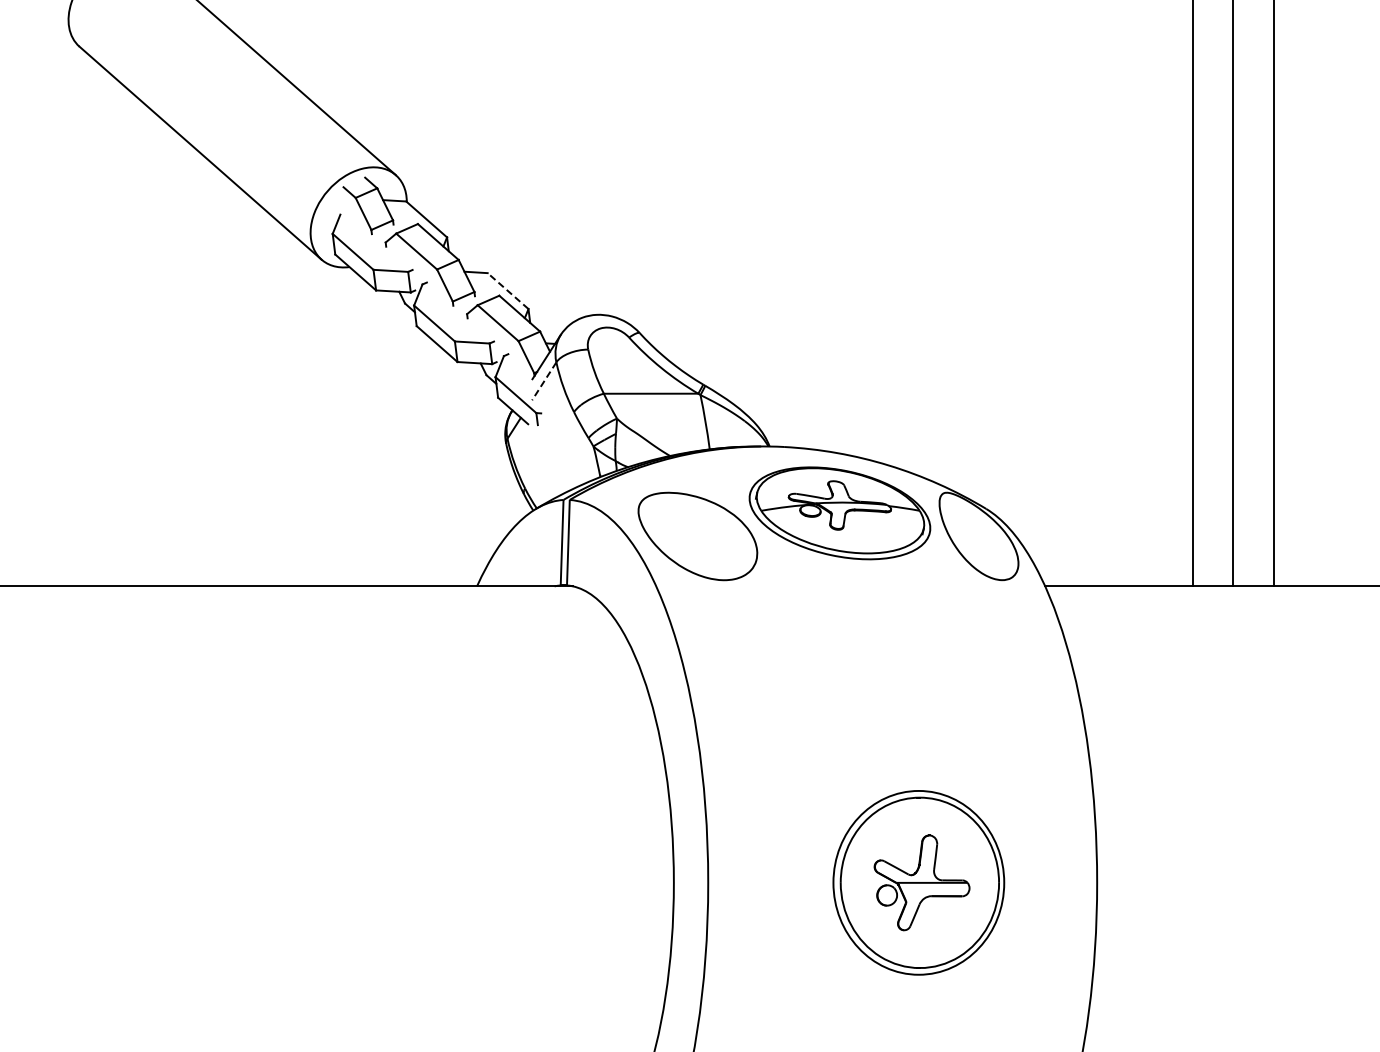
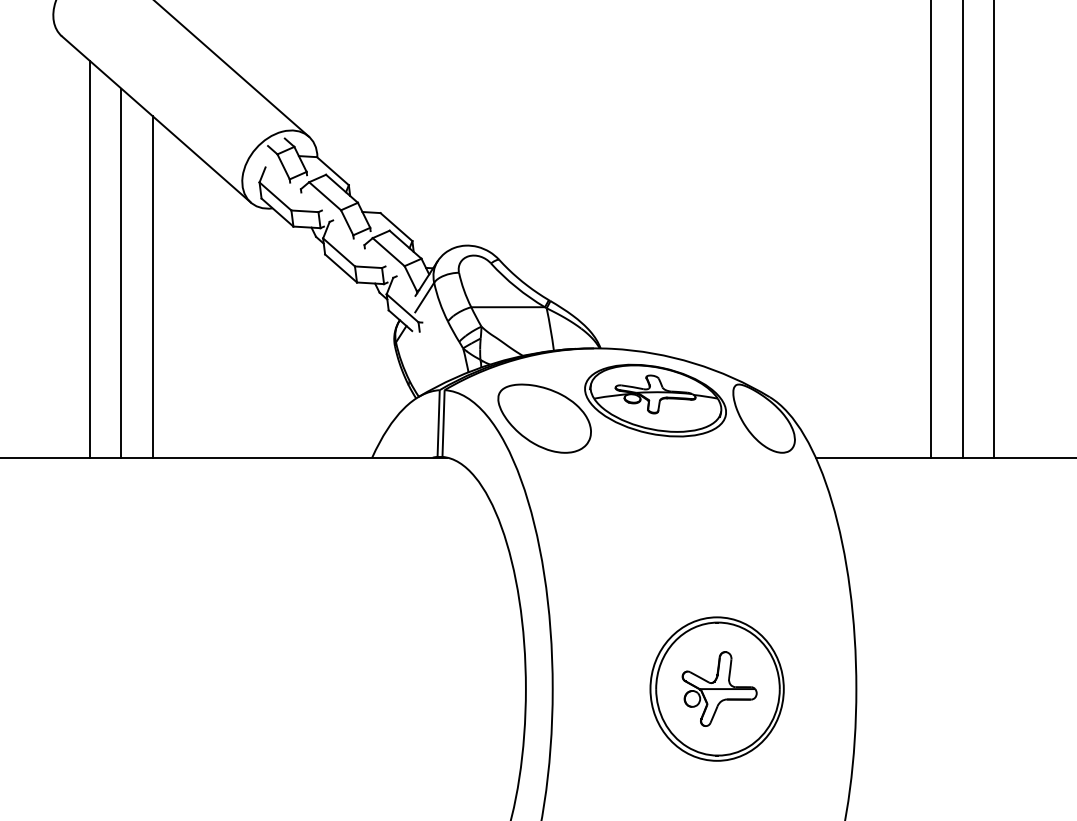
line: (507, 290) -> (396, 226), dashed -> solid
line: (115, 332) -> (89, 259), added
line: (155, 349) -> (121, 272), added
line: (195, 367) -> (152, 286), added
line: (544, 381) -> (424, 297), dashed -> solid

